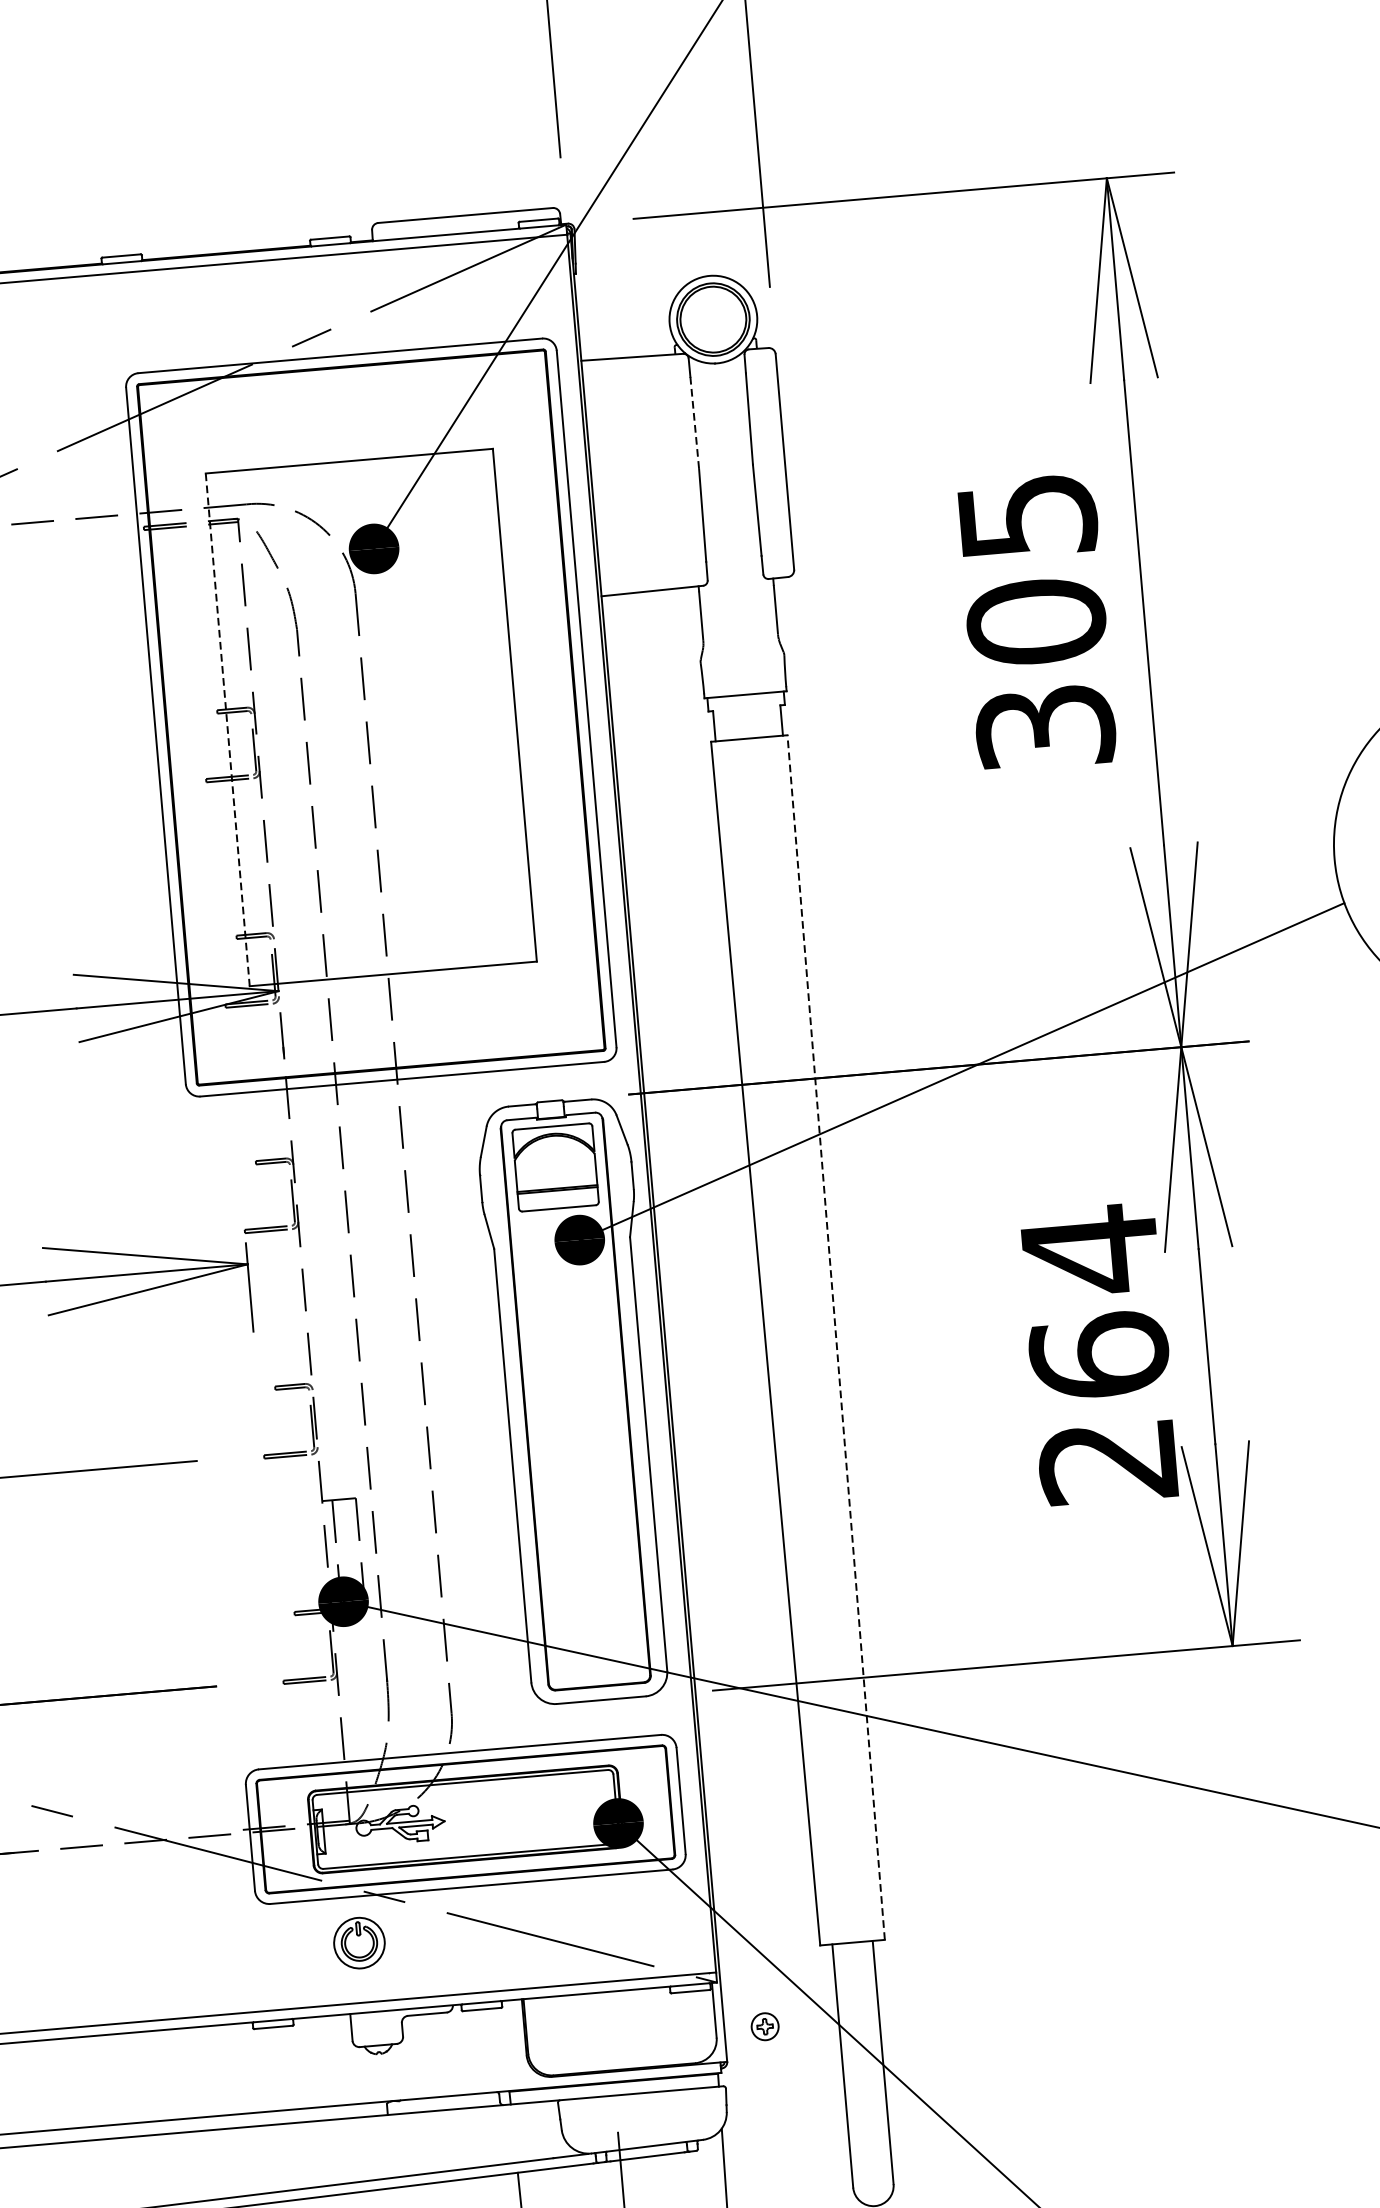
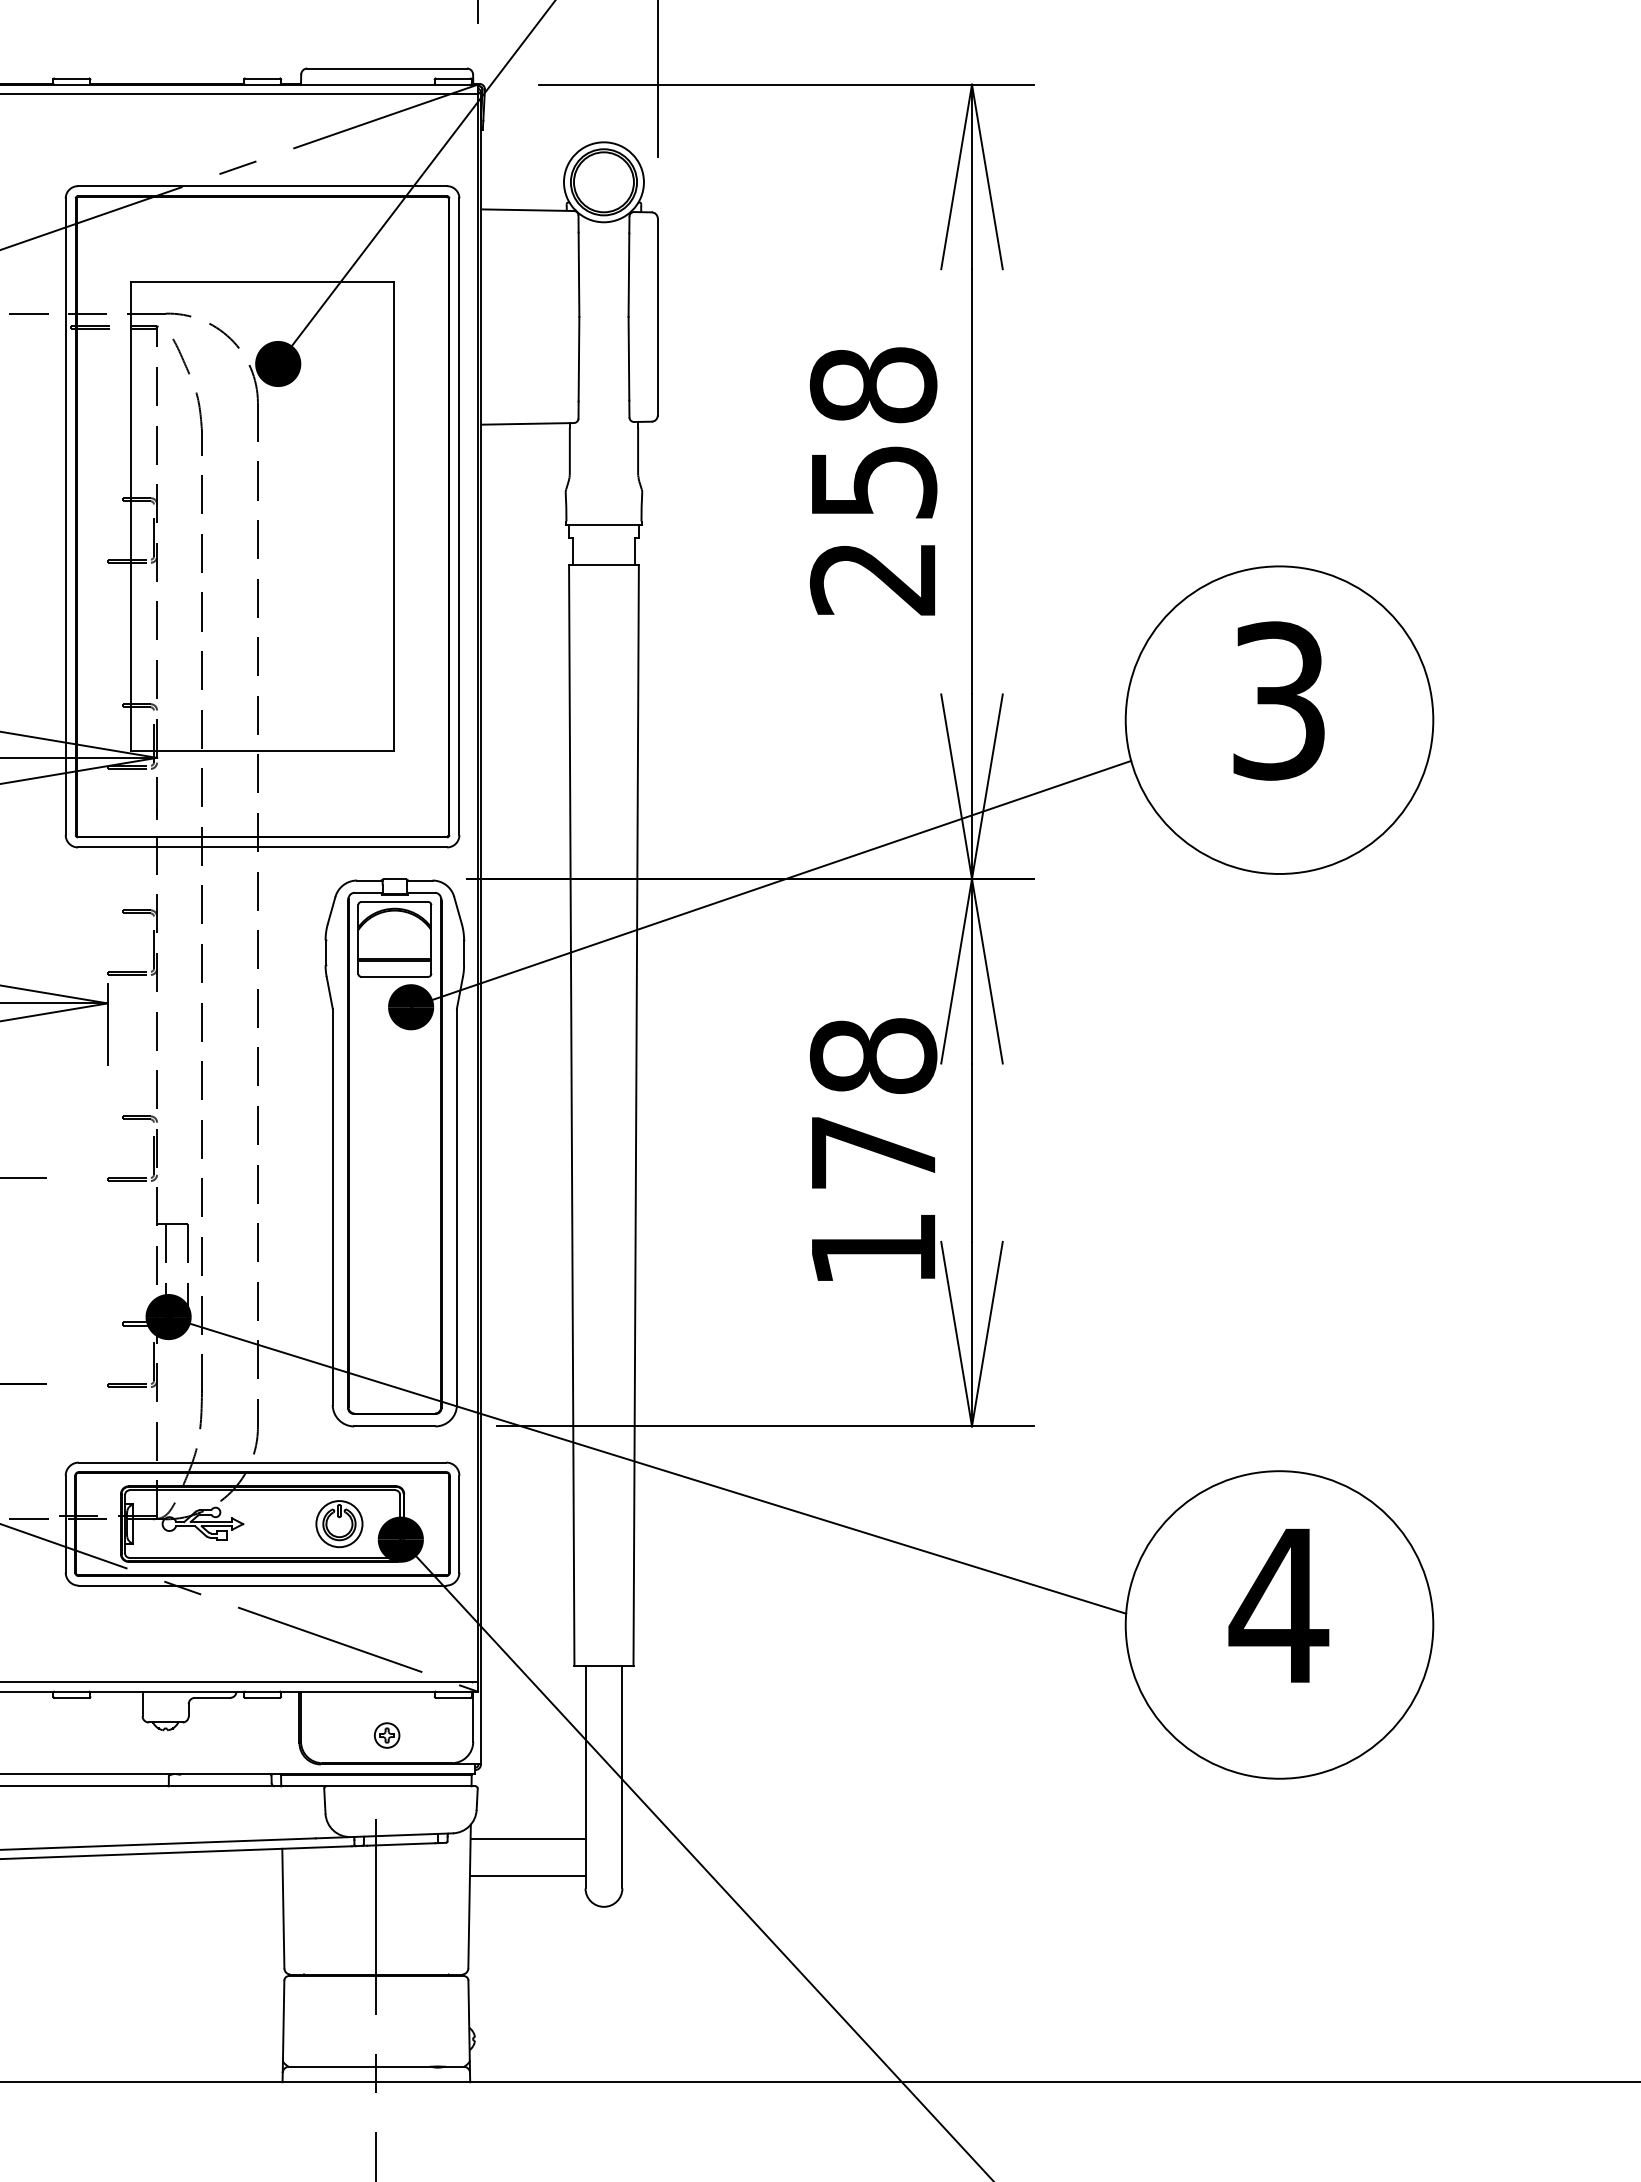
line: (695, 423) -> (579, 275), dashed -> solid
text: (1036, 621) -> (873, 481), 305 -> 258
line: (228, 730) -> (131, 517), dashed -> solid
line: (836, 1337) -> (636, 1115), dashed -> solid
text: (1099, 1354) -> (873, 1151), 264 -> 178
part: (359, 1943) -> (339, 1524), moved
part: (765, 2026) -> (387, 1735), moved
line: (785, 2139) -> (527, 1839), added
line: (788, 2180) -> (527, 1876), added

